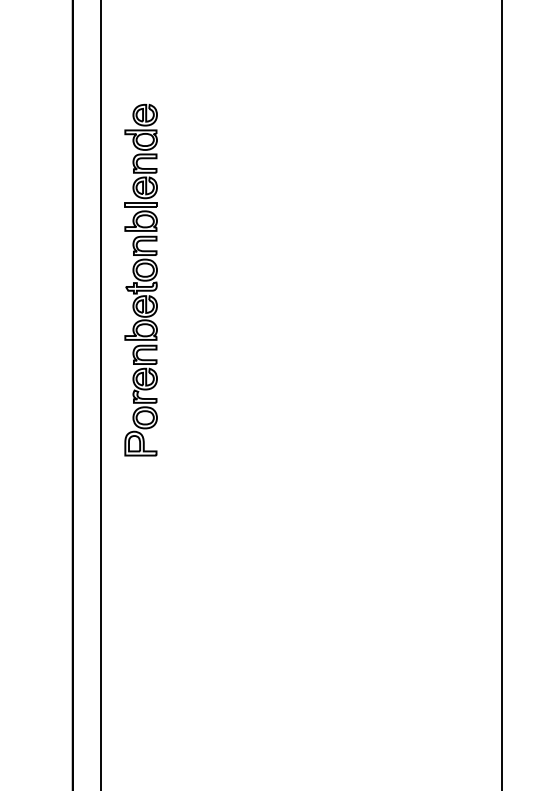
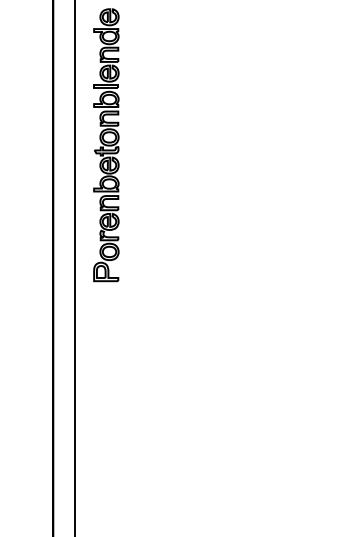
part: (140, 280) -> (105, 145), moved

